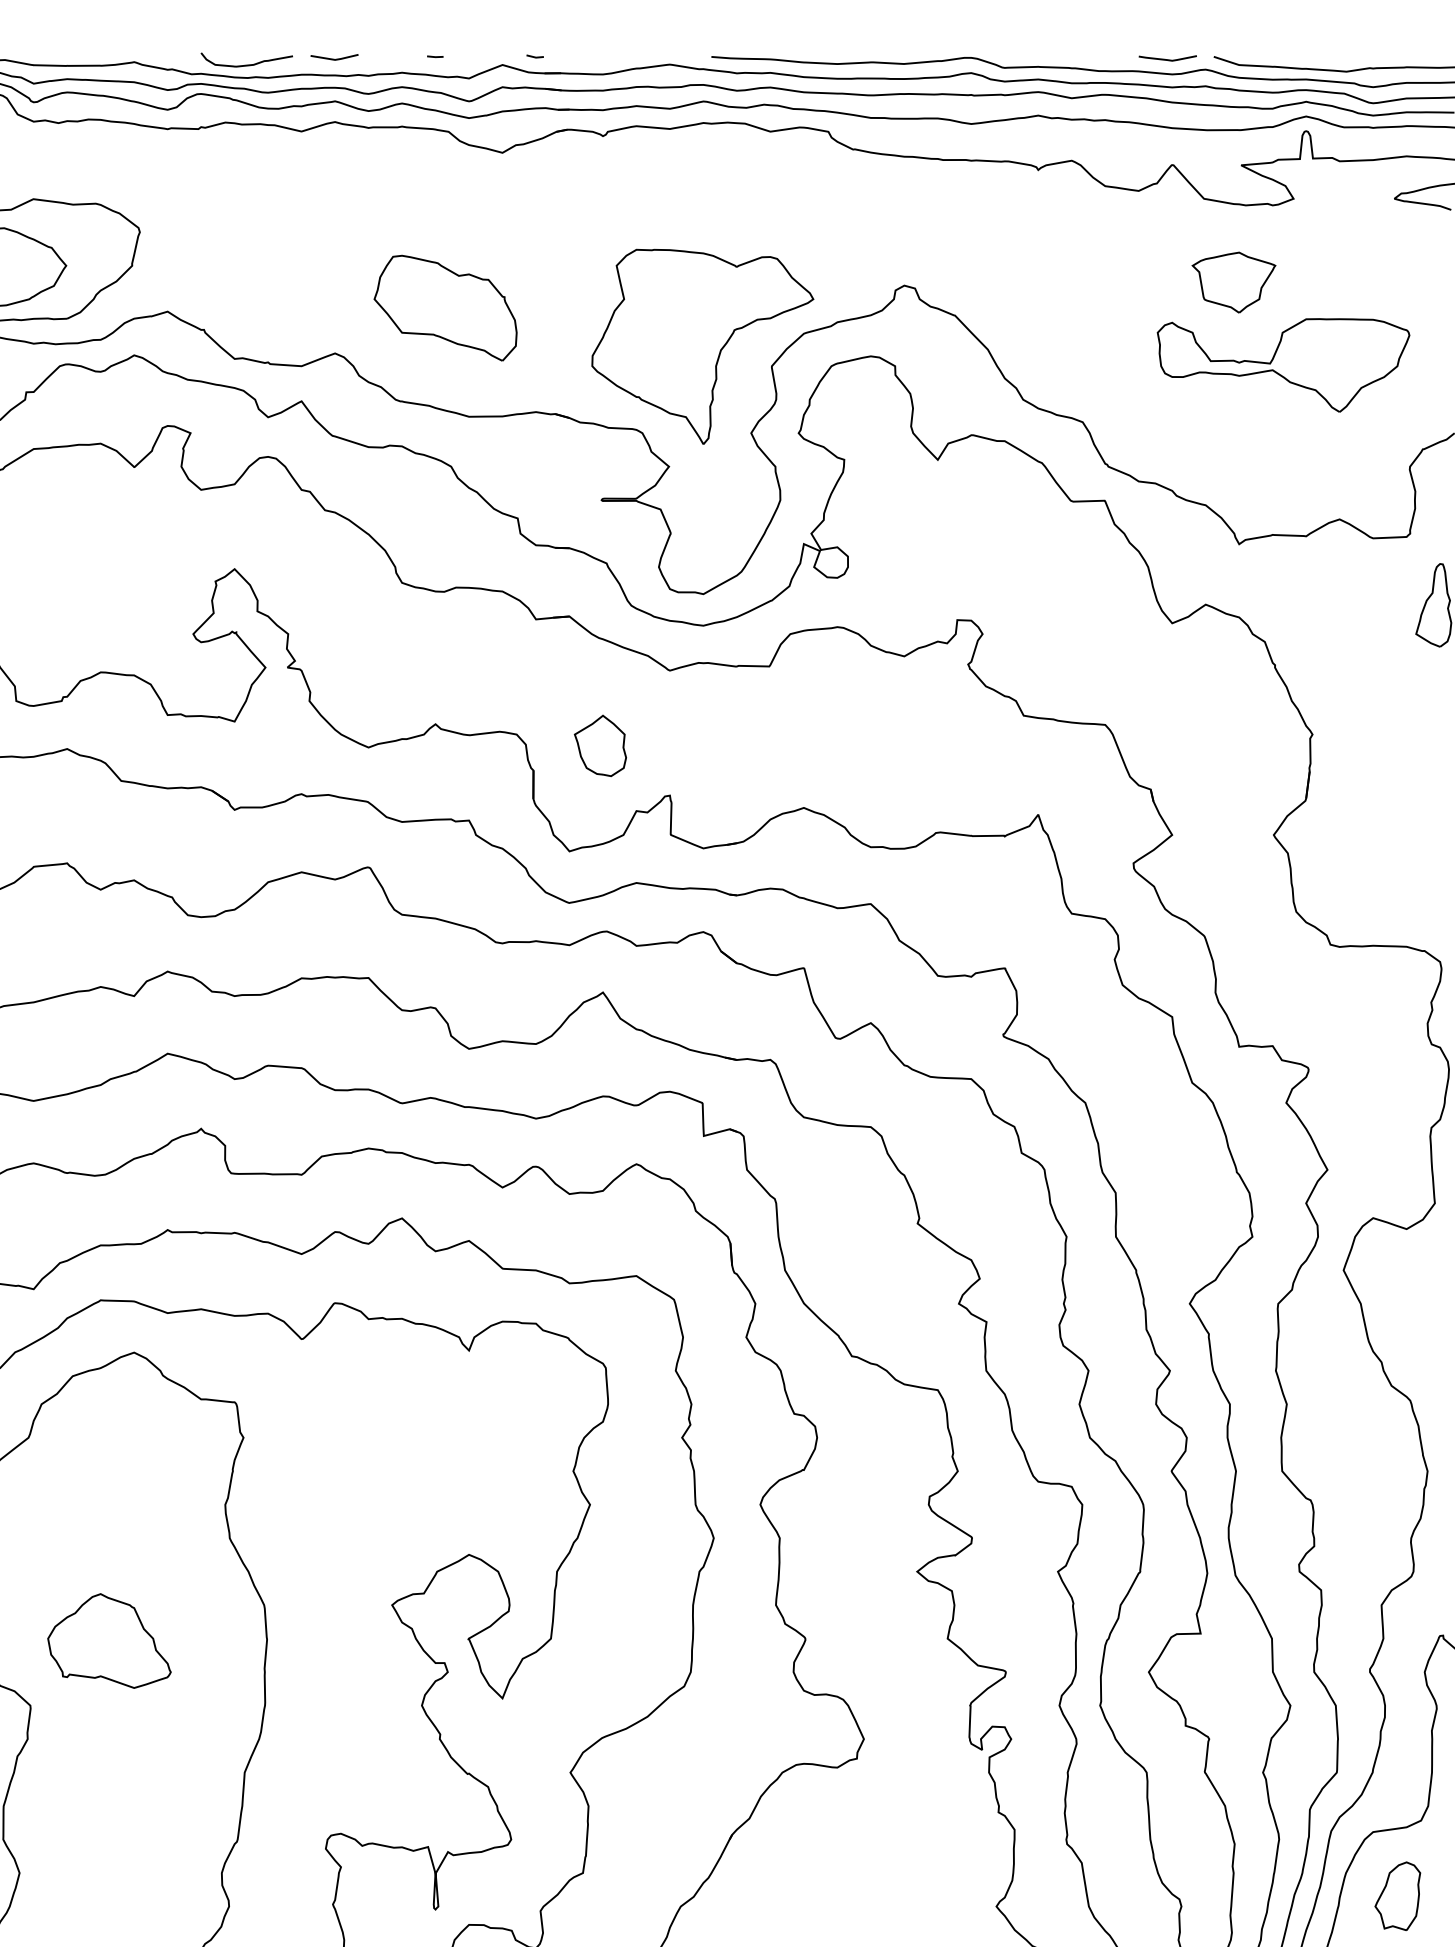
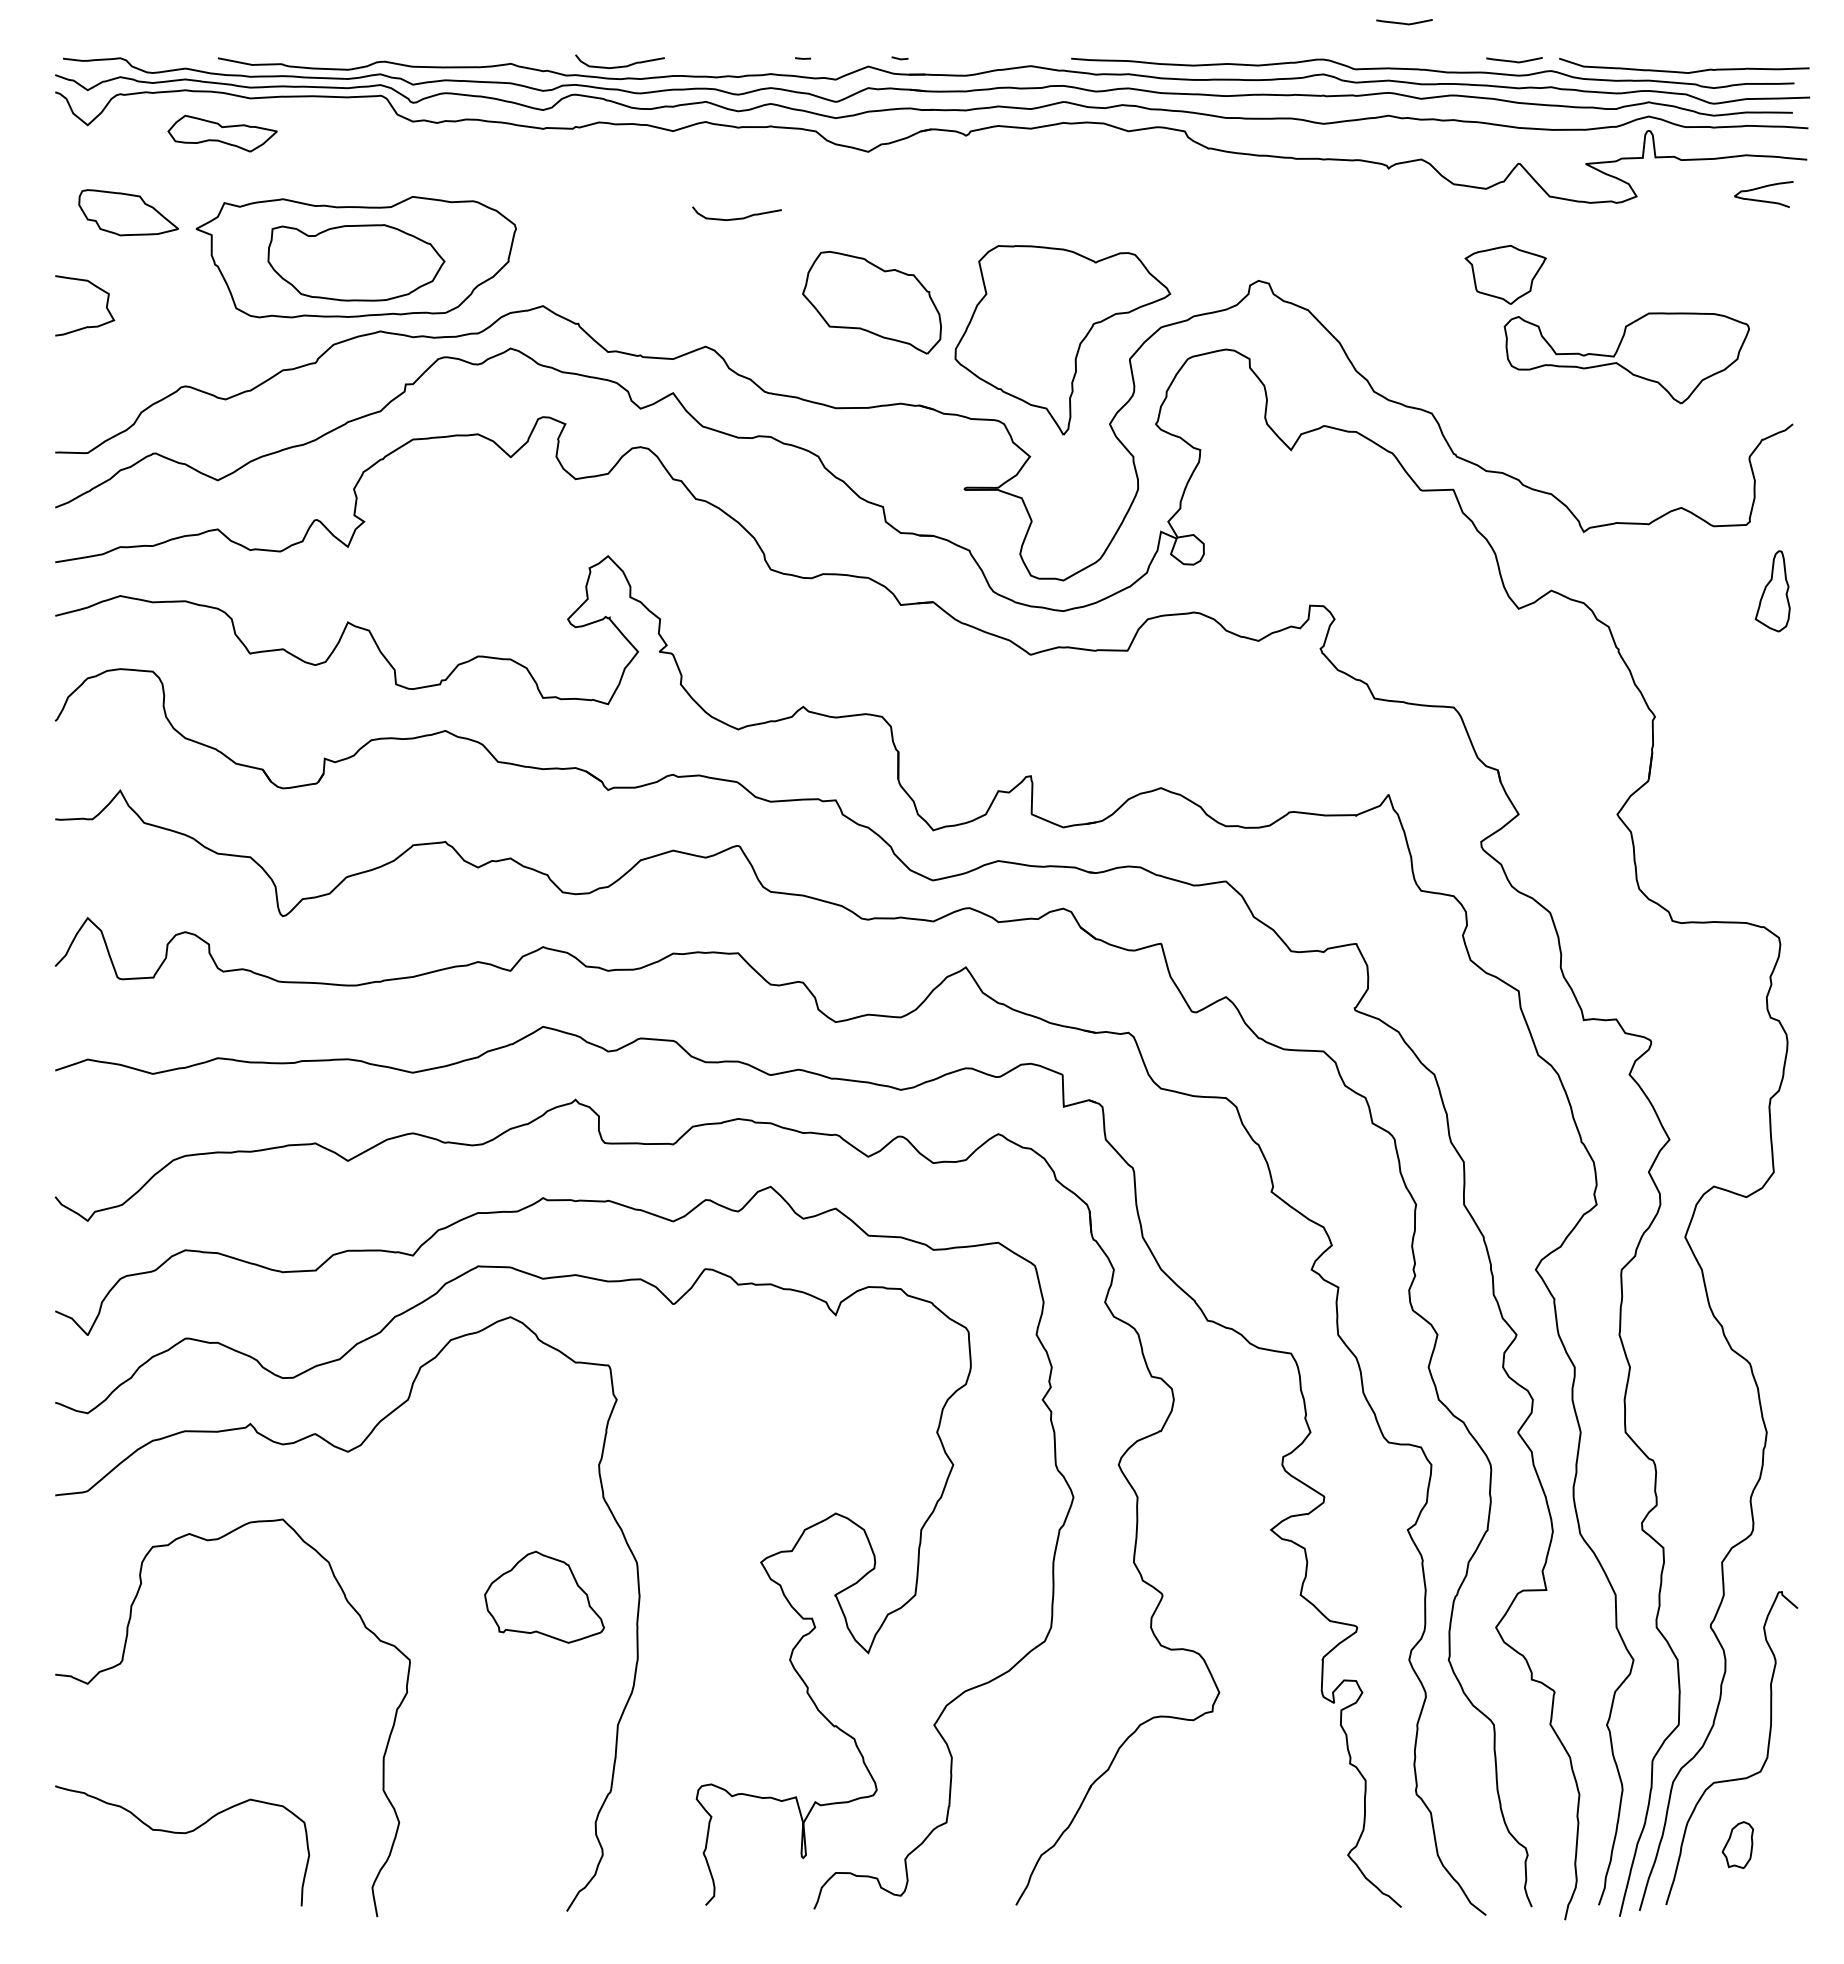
curve: (1054, 19) -> (1404, 22), added
line: (333, 58) -> (704, 60), removed
curve: (369, 220) -> (739, 217), added
part: (1233, 282) -> (1505, 274), moved
part: (445, 307) -> (871, 302), moved
part: (600, 745) -> (963, 727), removed
part: (109, 1640) -> (544, 1596), moved
part: (1397, 1895) -> (1737, 1844), size x0.7

